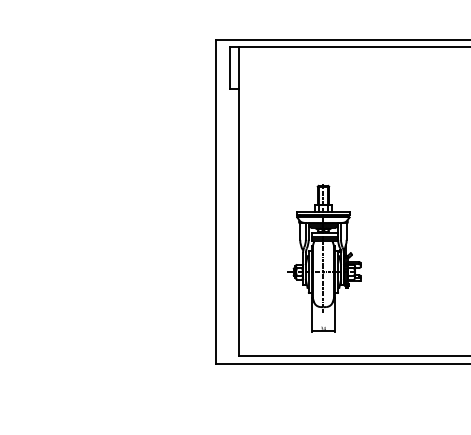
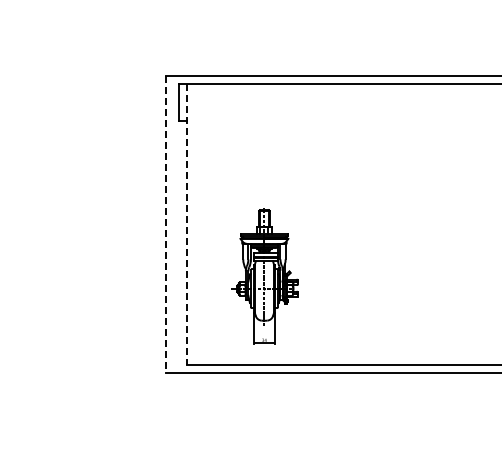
line: (216, 201) -> (166, 224), solid -> dashed
line: (239, 201) -> (187, 224), solid -> dashed

